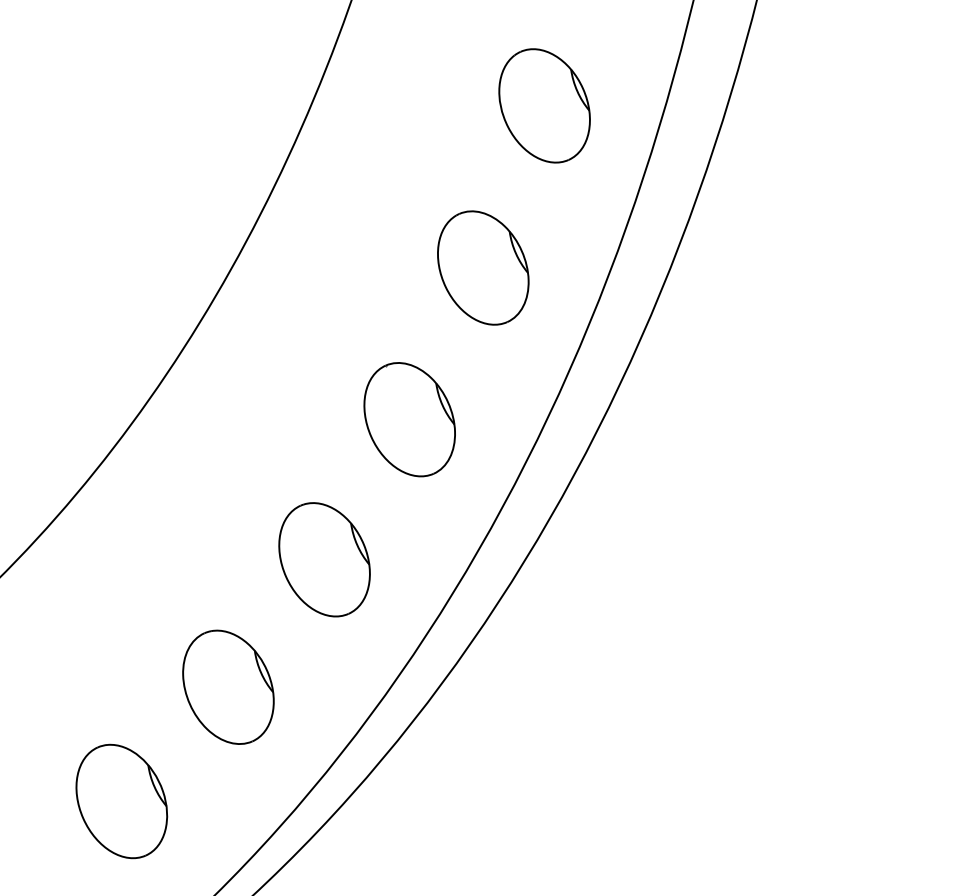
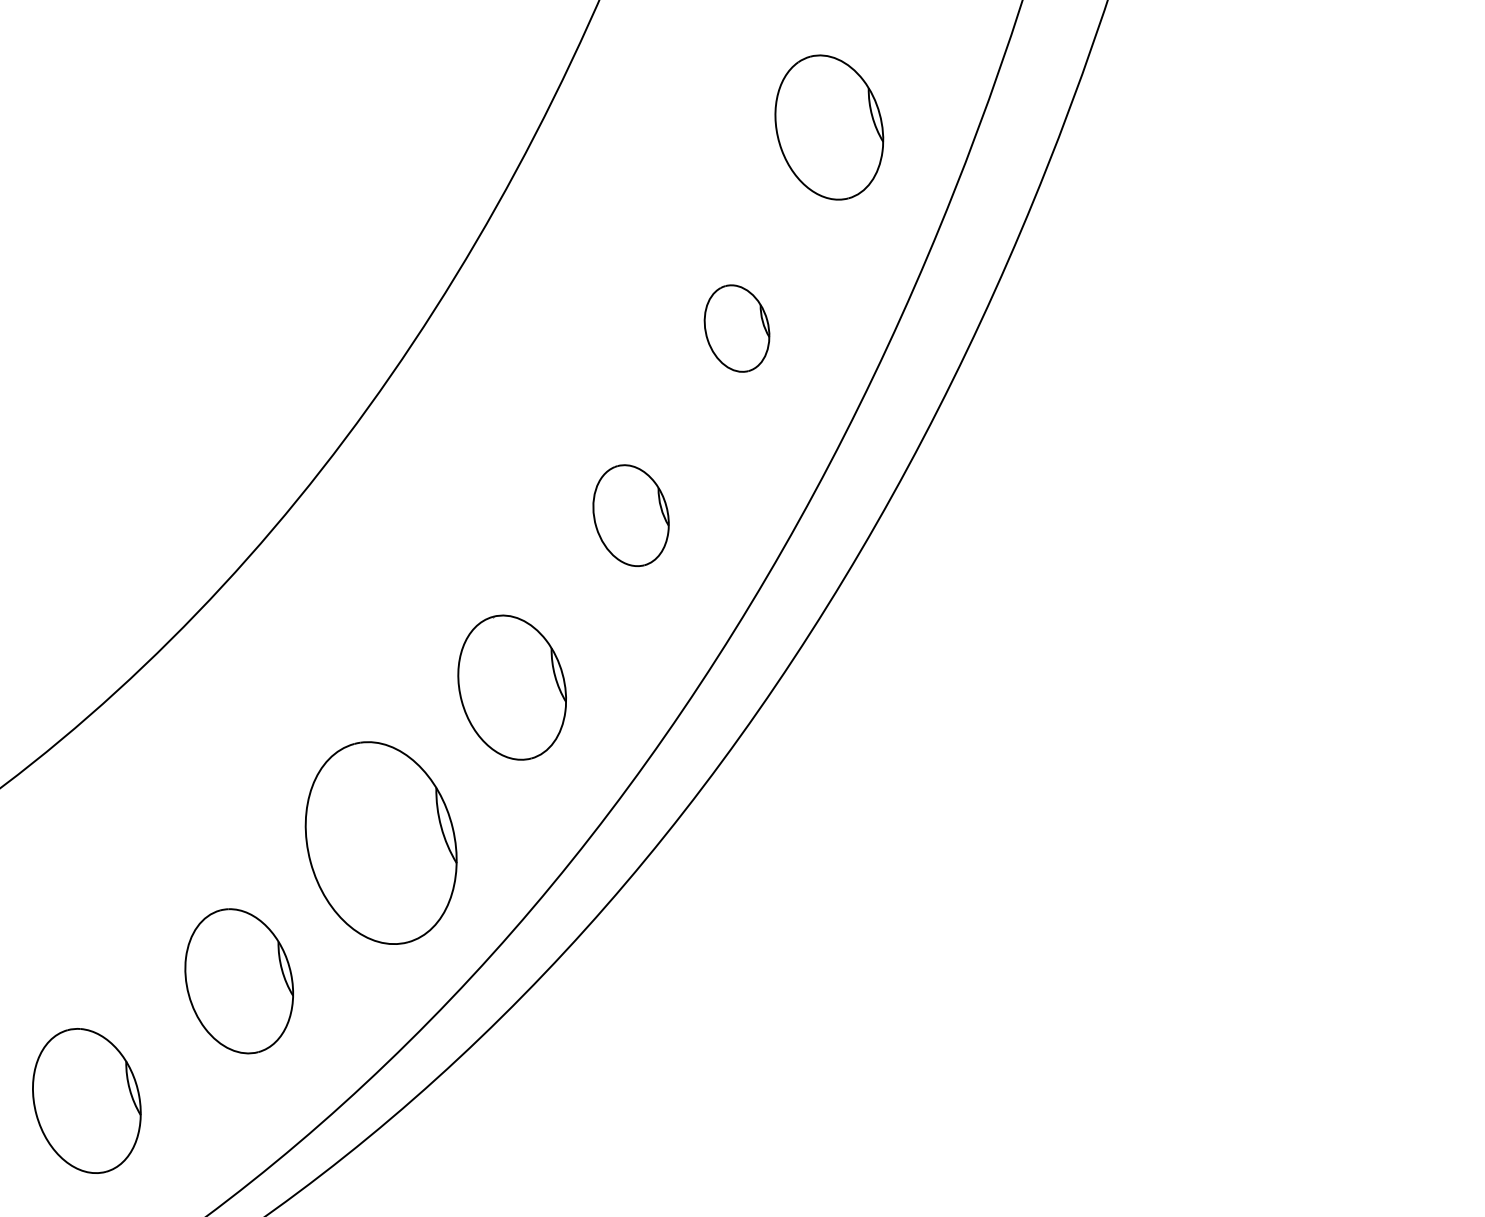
part: (544, 105) -> (736, 328), size x0.6
part: (482, 267) -> (630, 515), size x0.7
part: (324, 559) -> (381, 843), size x1.4

